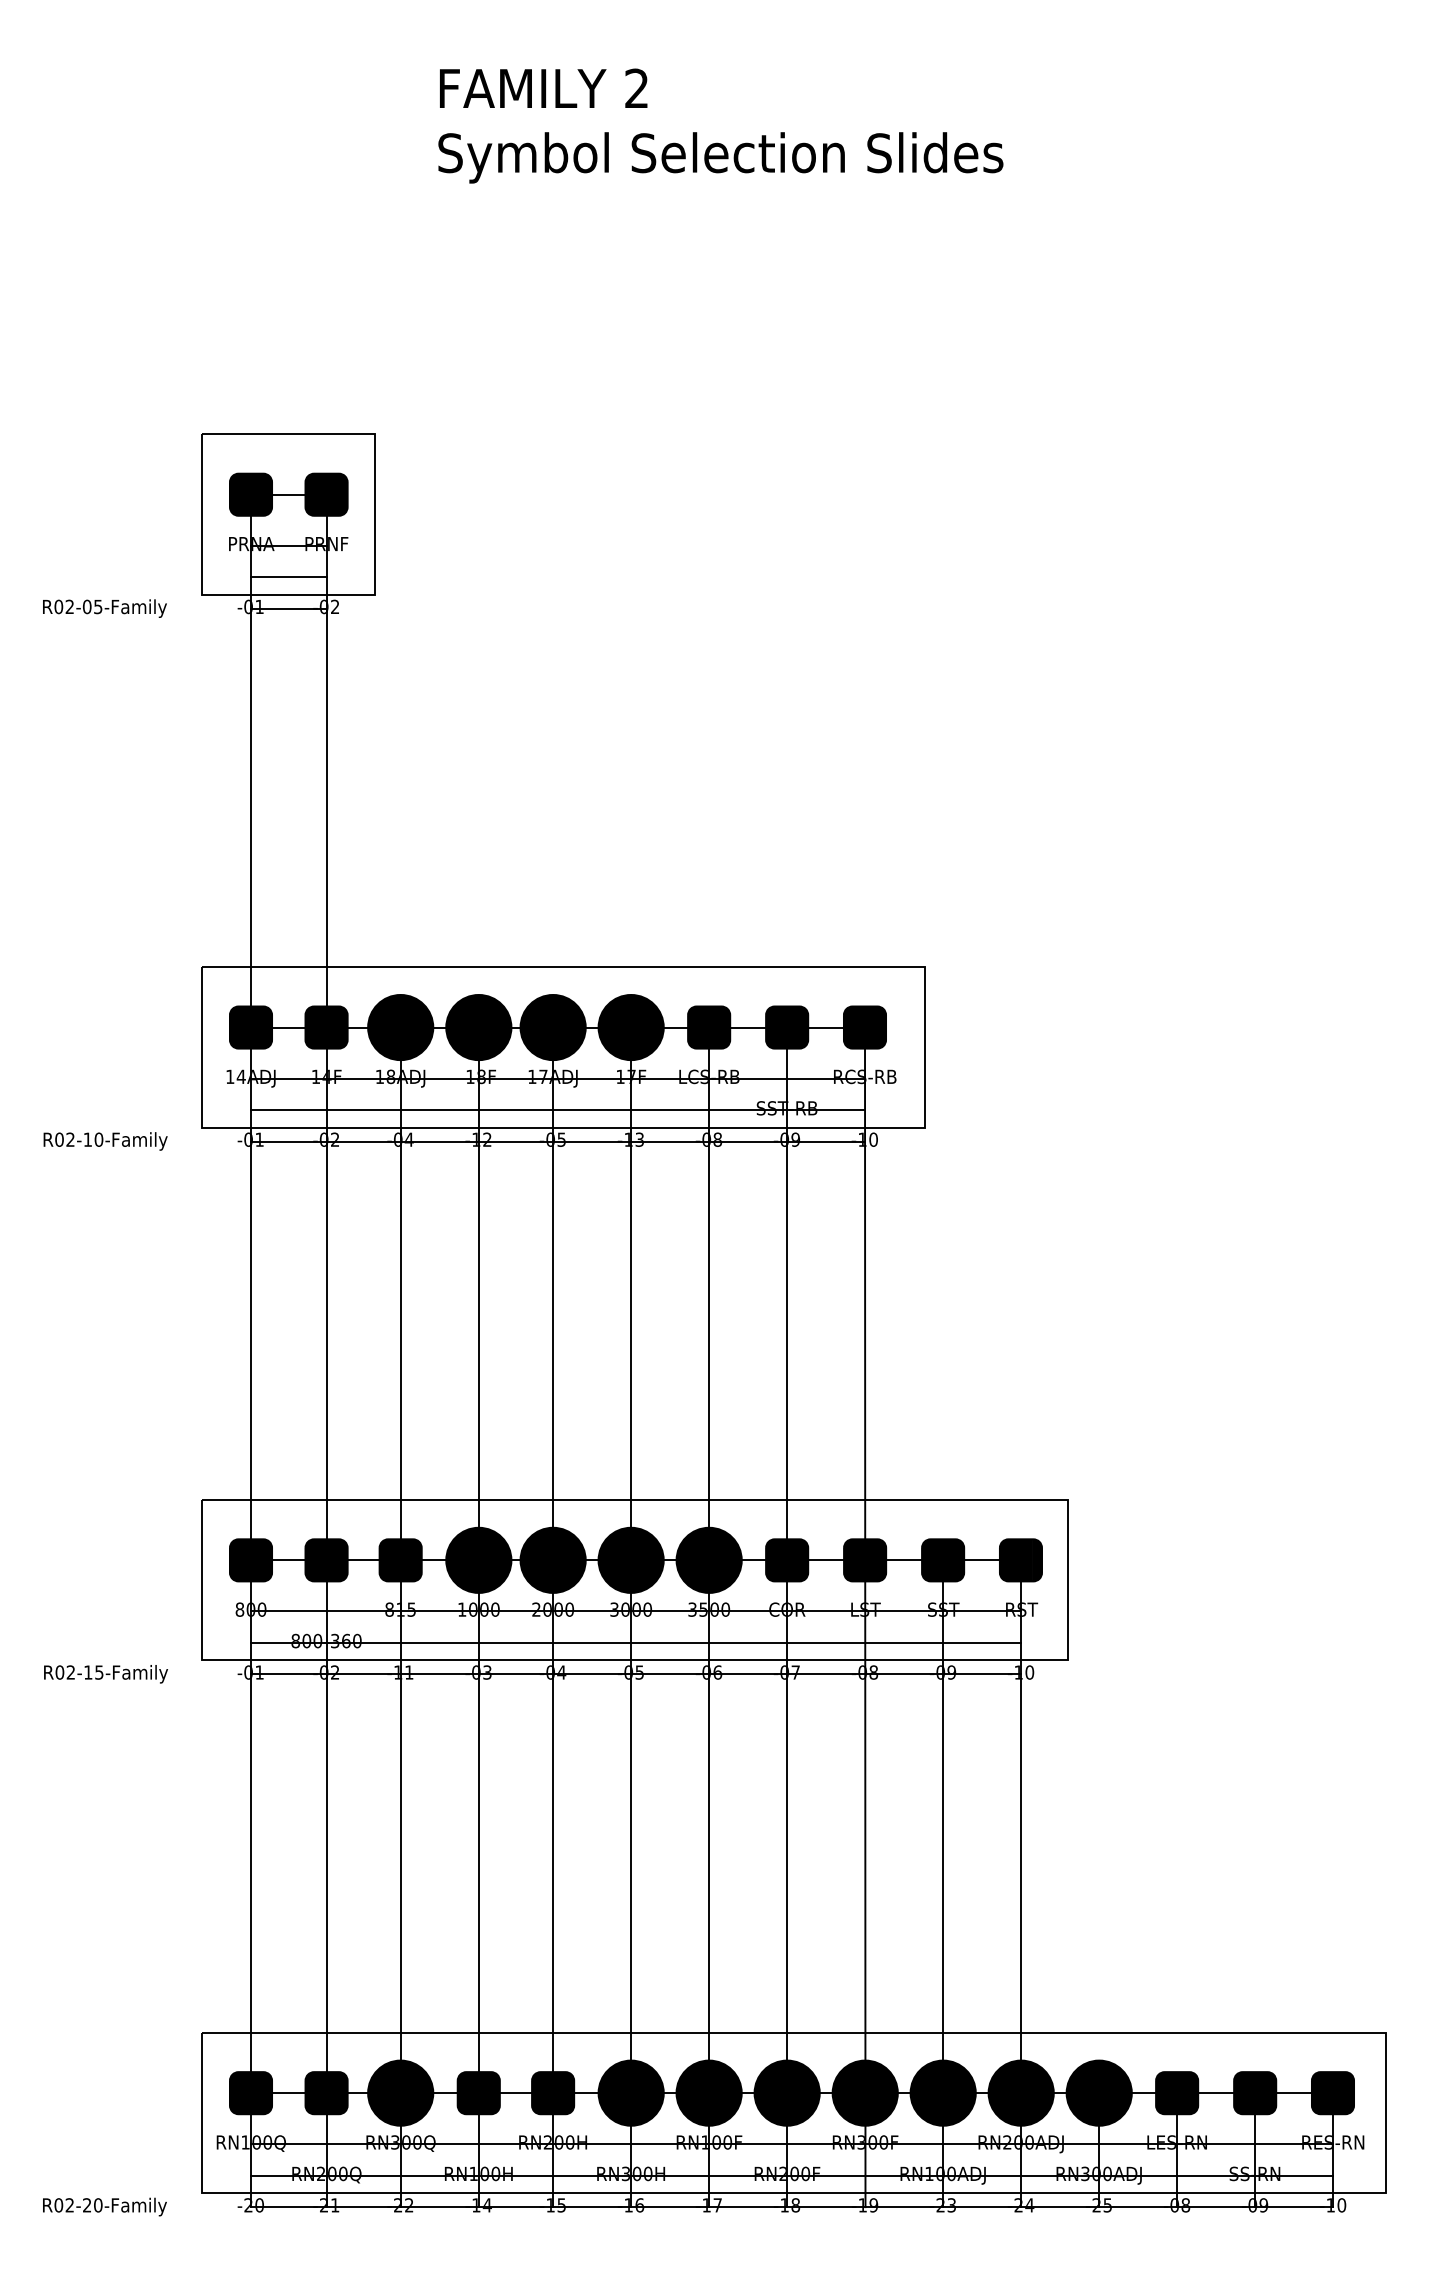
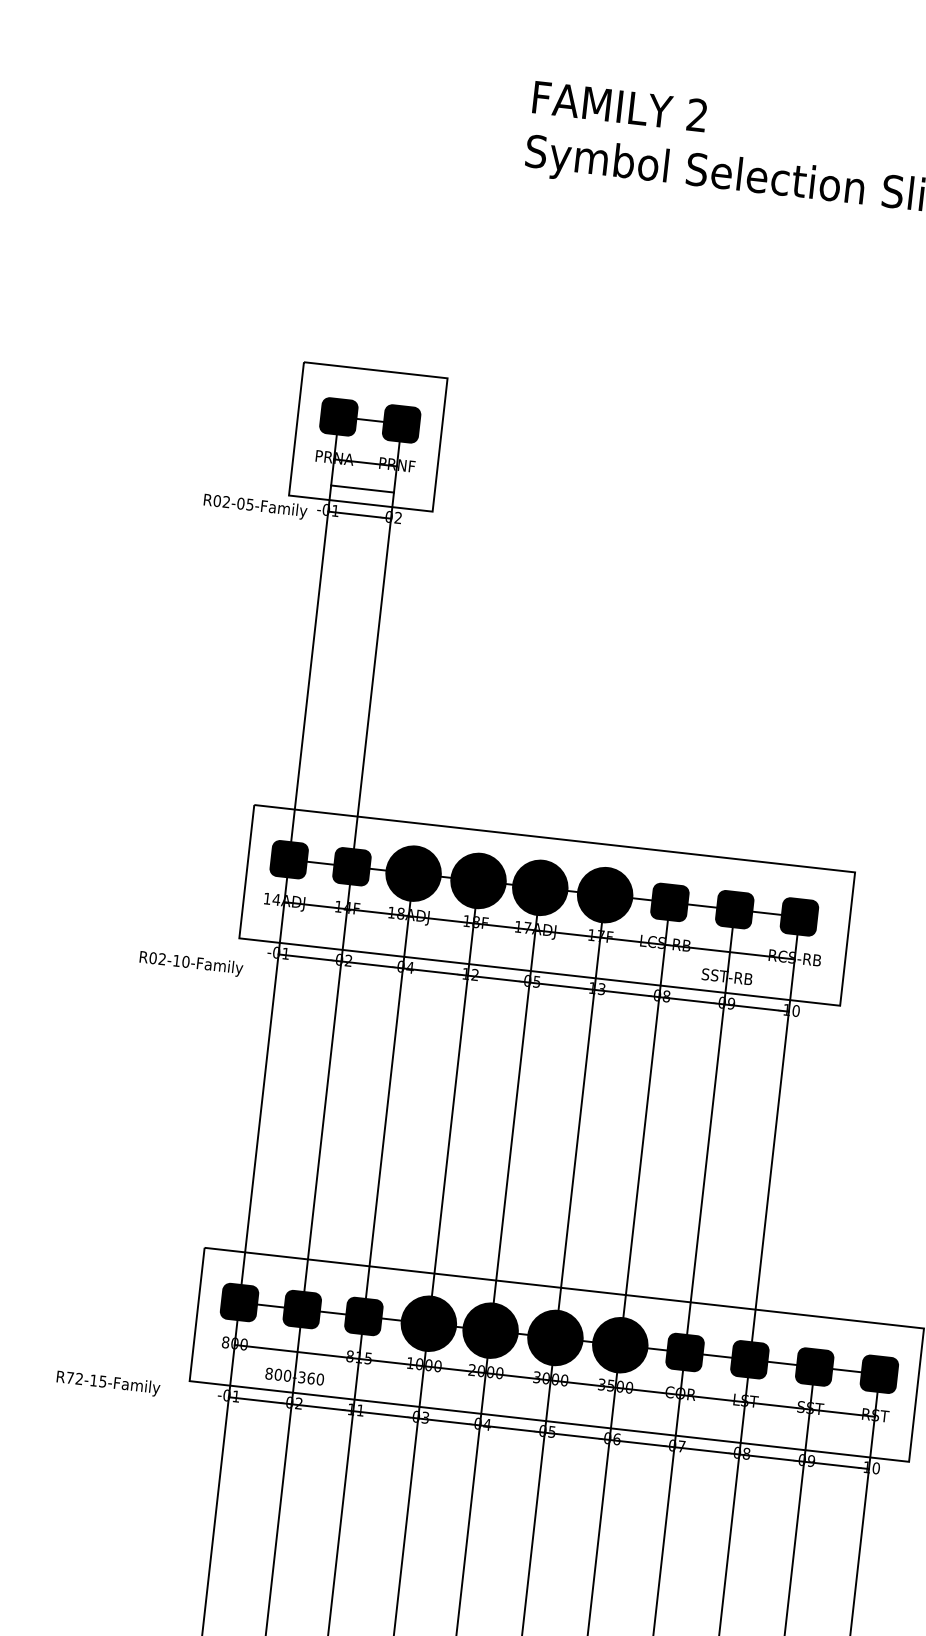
text: (104, 608) -> (255, 506), moved
line: (558, 1110) -> (537, 957), removed
text: (105, 1141) -> (191, 963), moved
line: (636, 1642) -> (552, 1406), removed
text: (59, 1672) -> (69, 1377), R02-15-Family -> R72-15-Family

